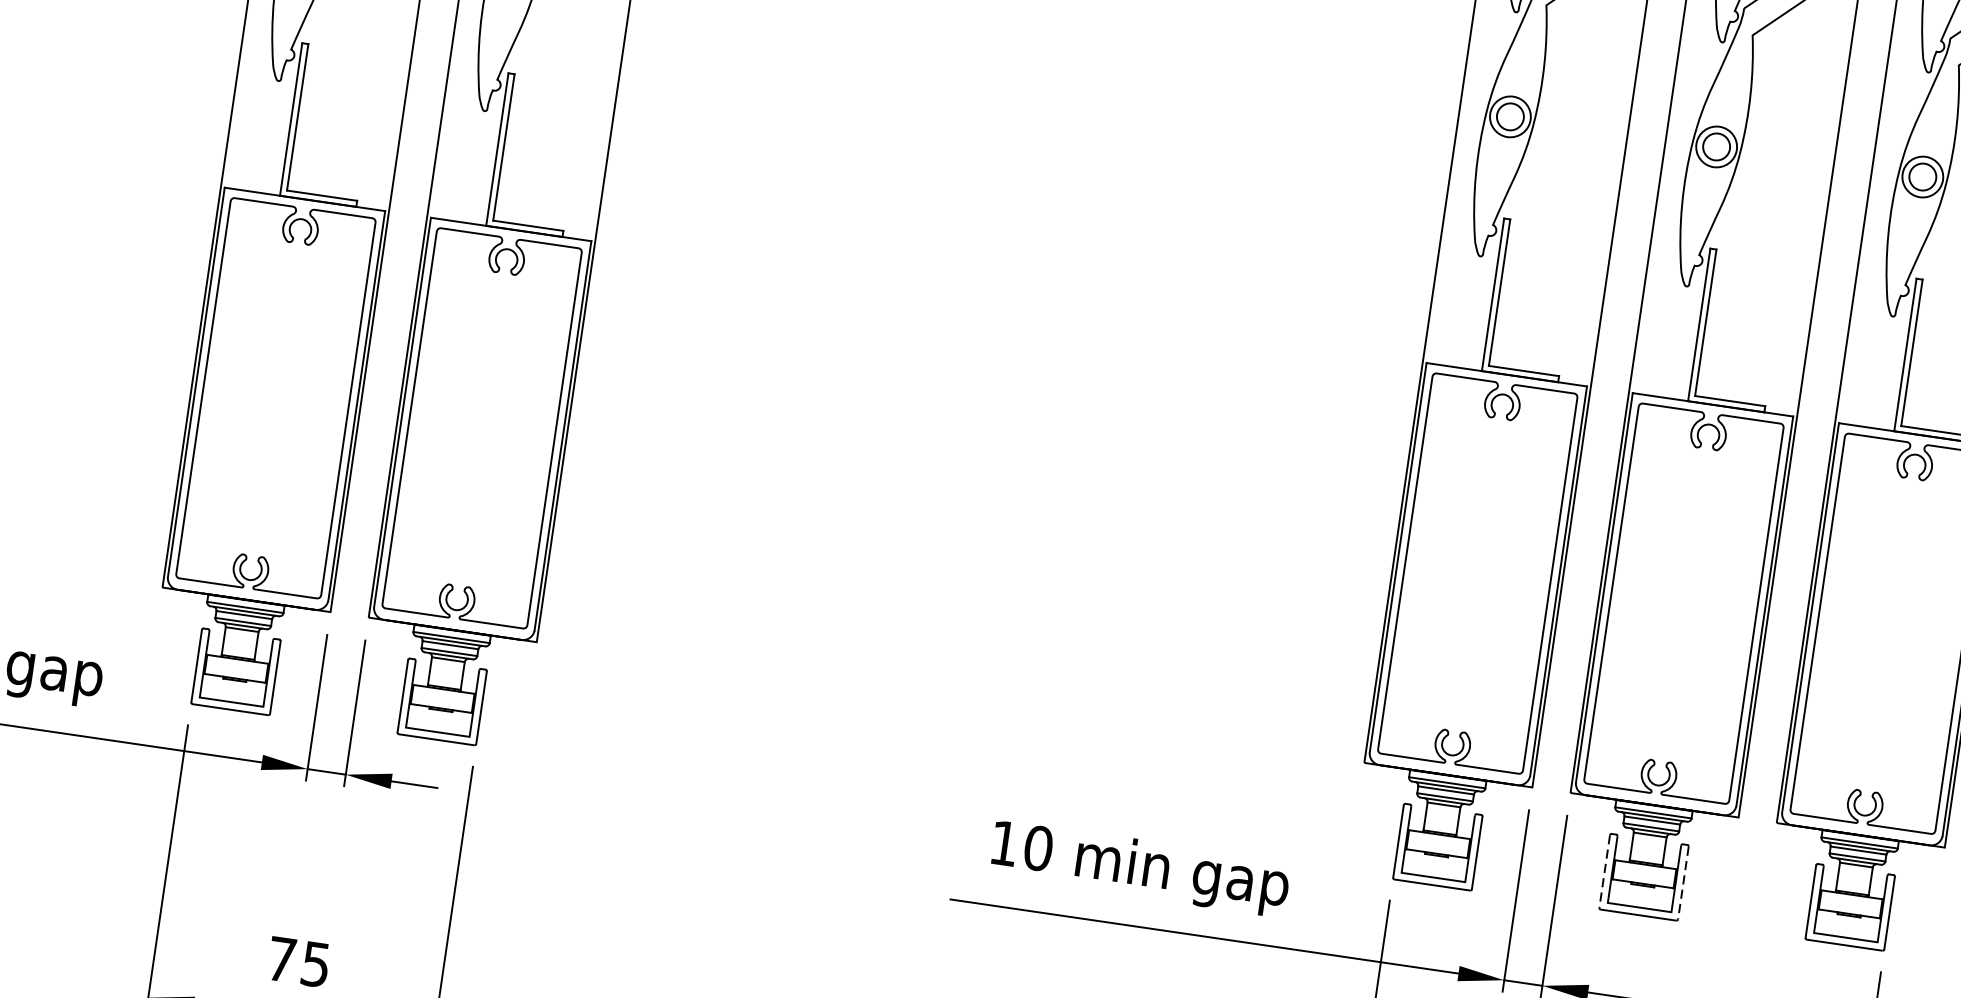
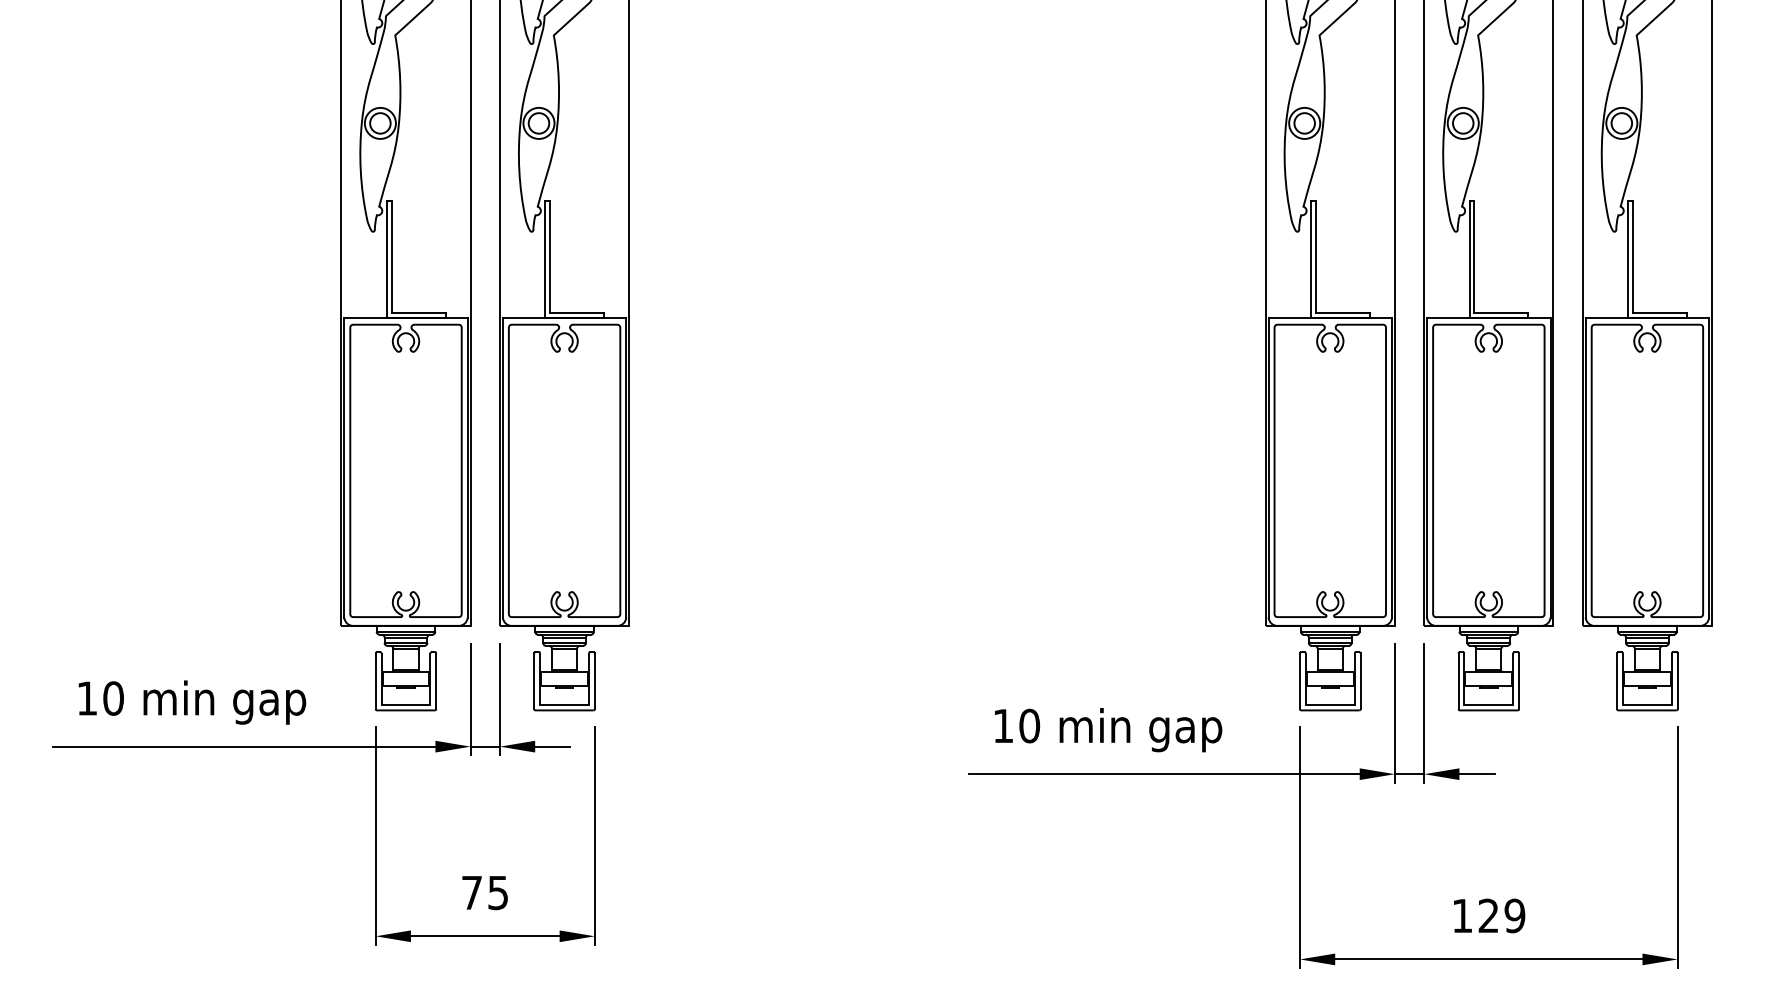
line: (1604, 871) -> (1458, 681), dashed -> solid
line: (1683, 883) -> (1519, 681), dashed -> solid

